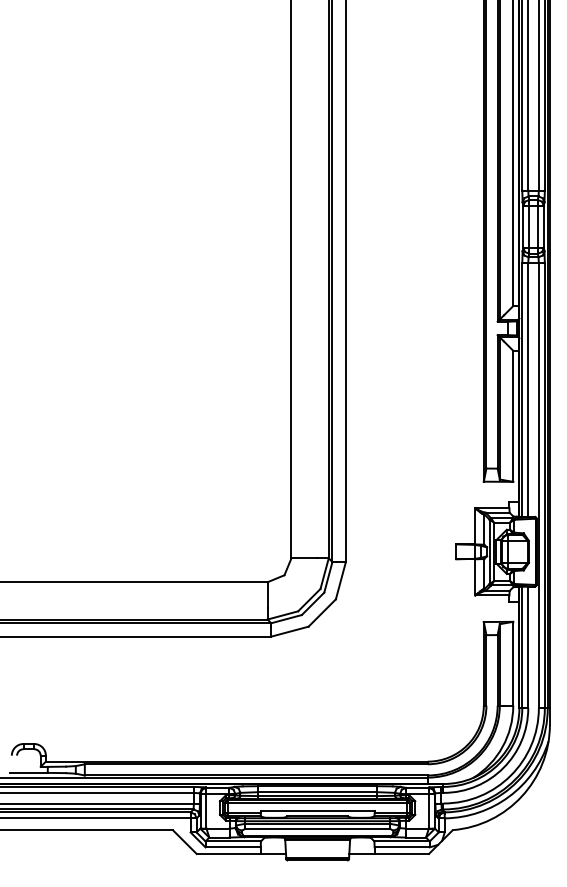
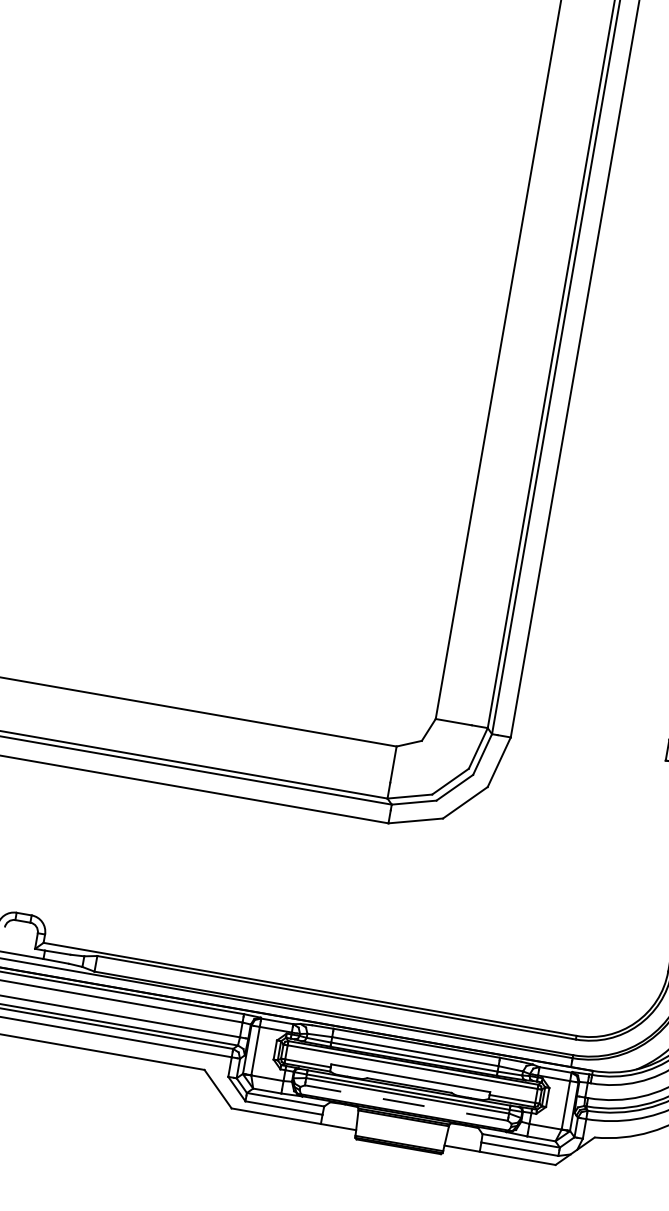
line: (317, 829) -> (406, 1103), solid -> dashed

